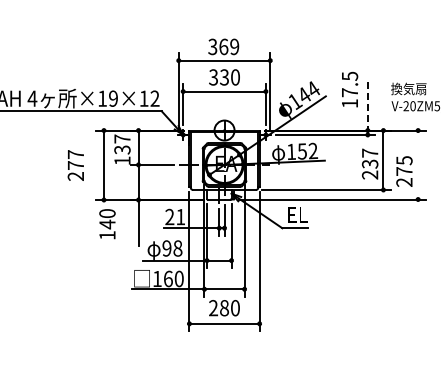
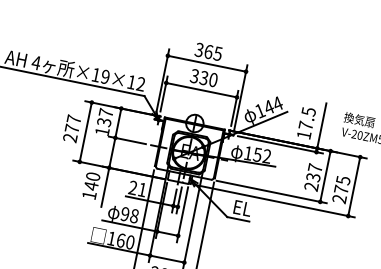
text: (234, 46) -> (217, 53), 369 -> 365
text: (350, 89) -> (306, 123), moved
line: (367, 104) -> (321, 126), dashed -> solid
text: (75, 165) -> (71, 128), moved
line: (418, 165) -> (354, 187), added
text: (107, 224) -> (91, 186), moved

